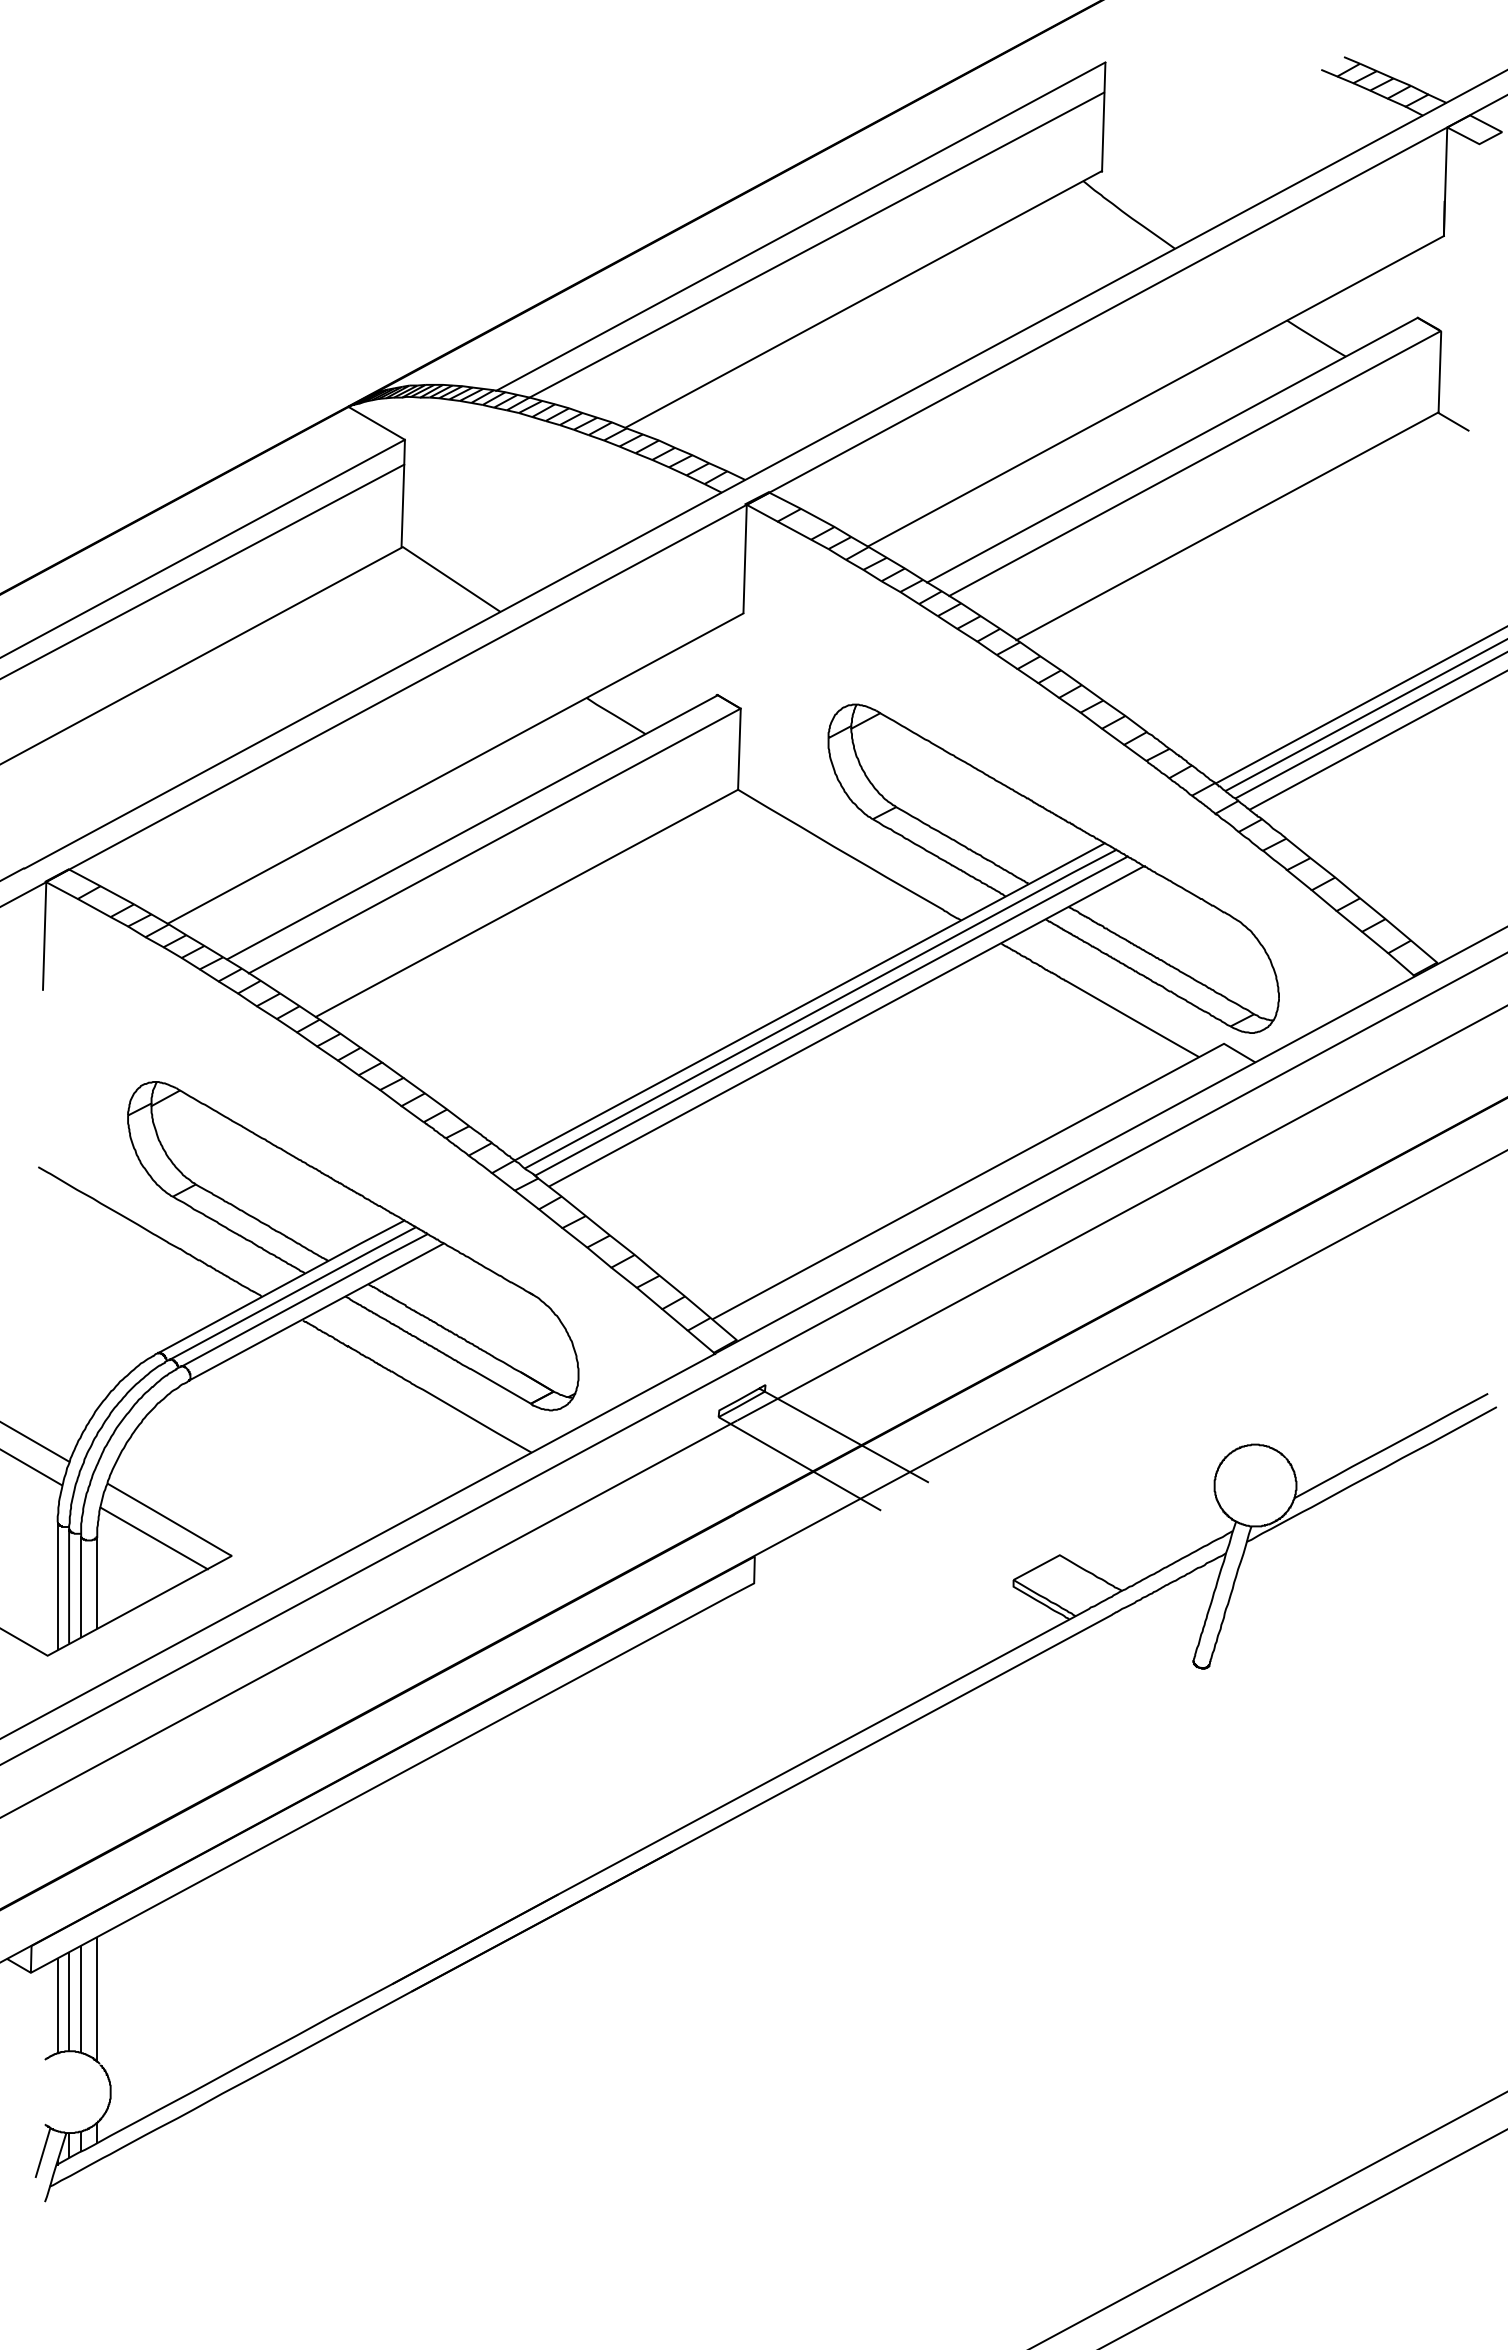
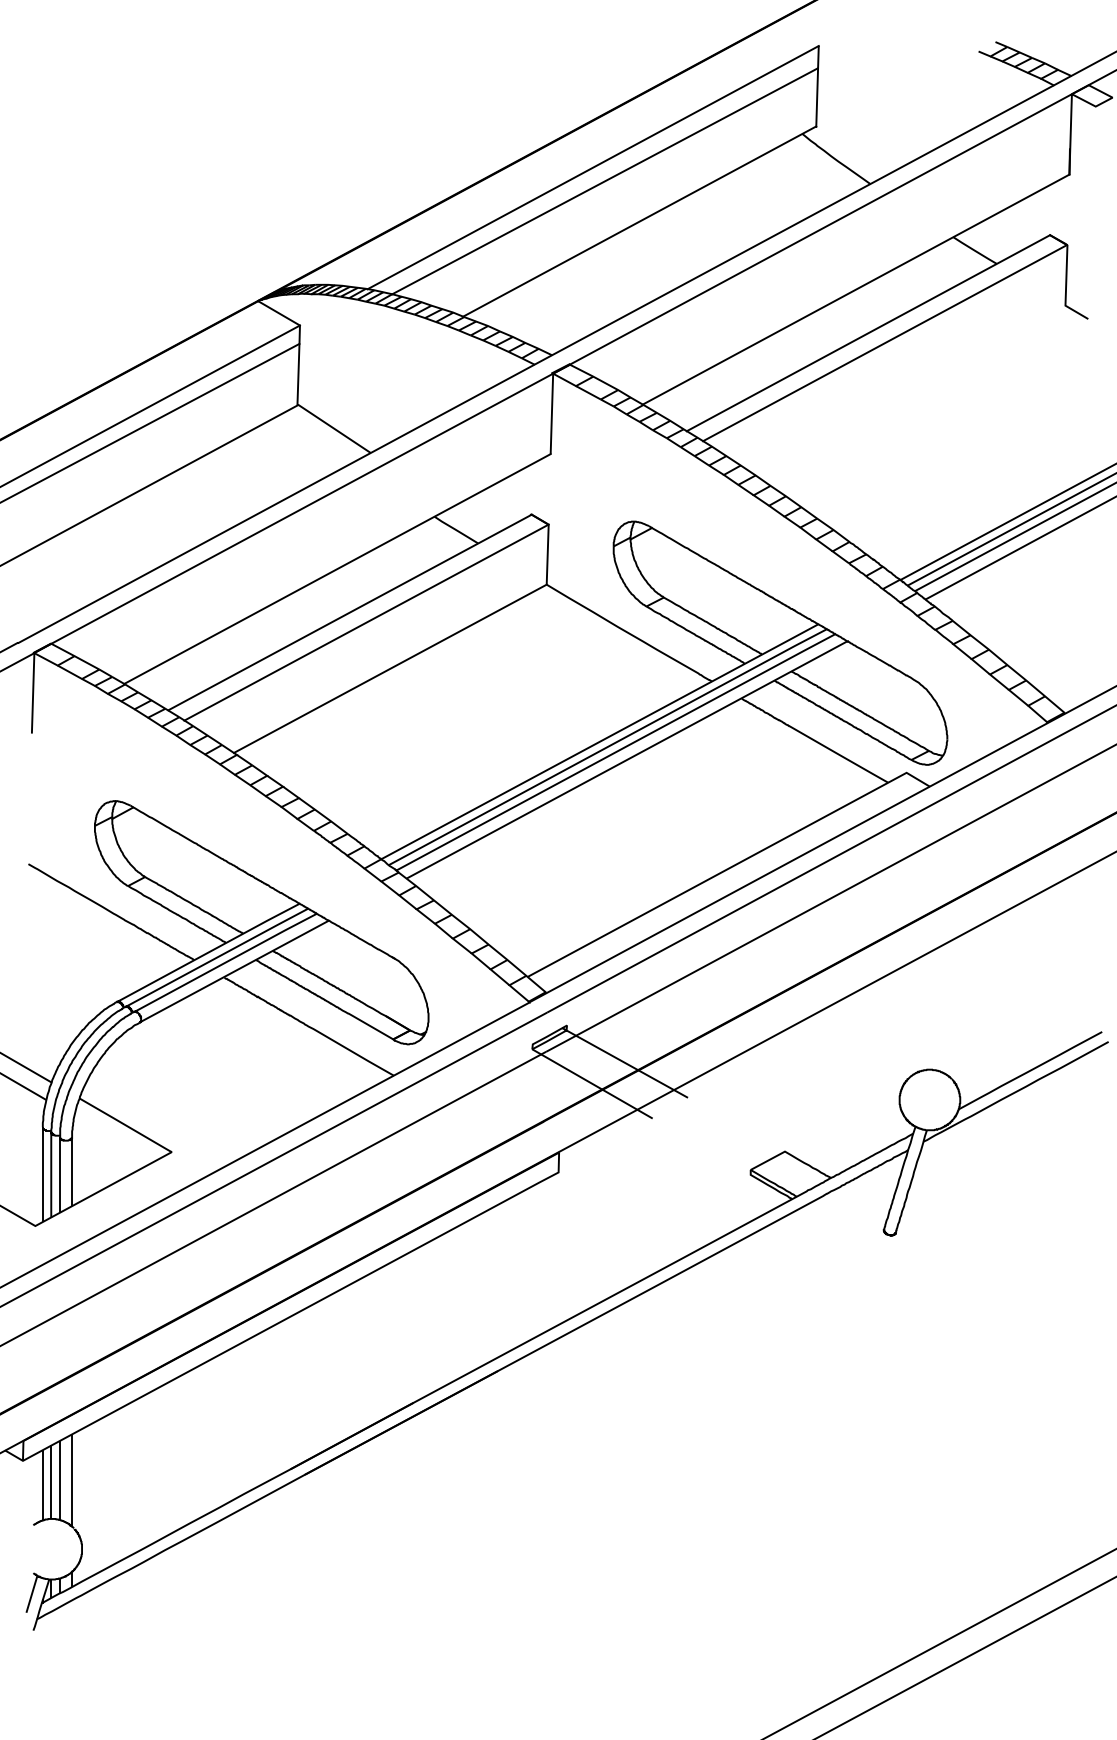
line: (1227, 526) -> (909, 389), removed
line: (153, 1538) -> (113, 1139), removed

